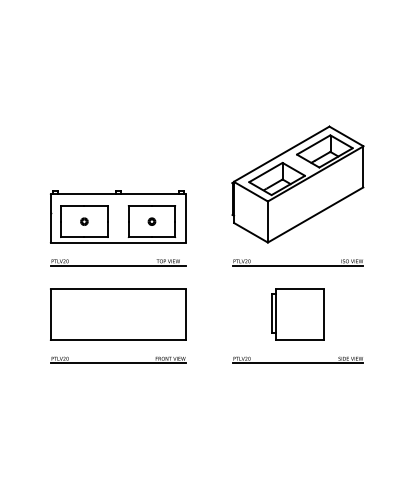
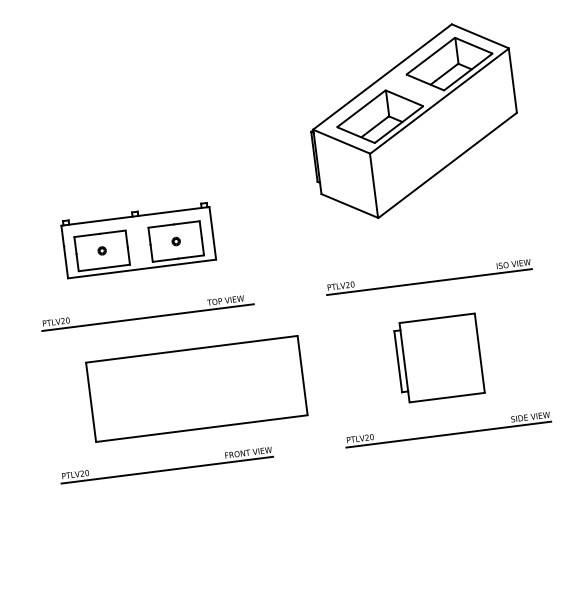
part: (297, 184) -> (413, 121), moved
part: (118, 216) -> (138, 240), size x0.7
part: (118, 314) -> (197, 388), moved

